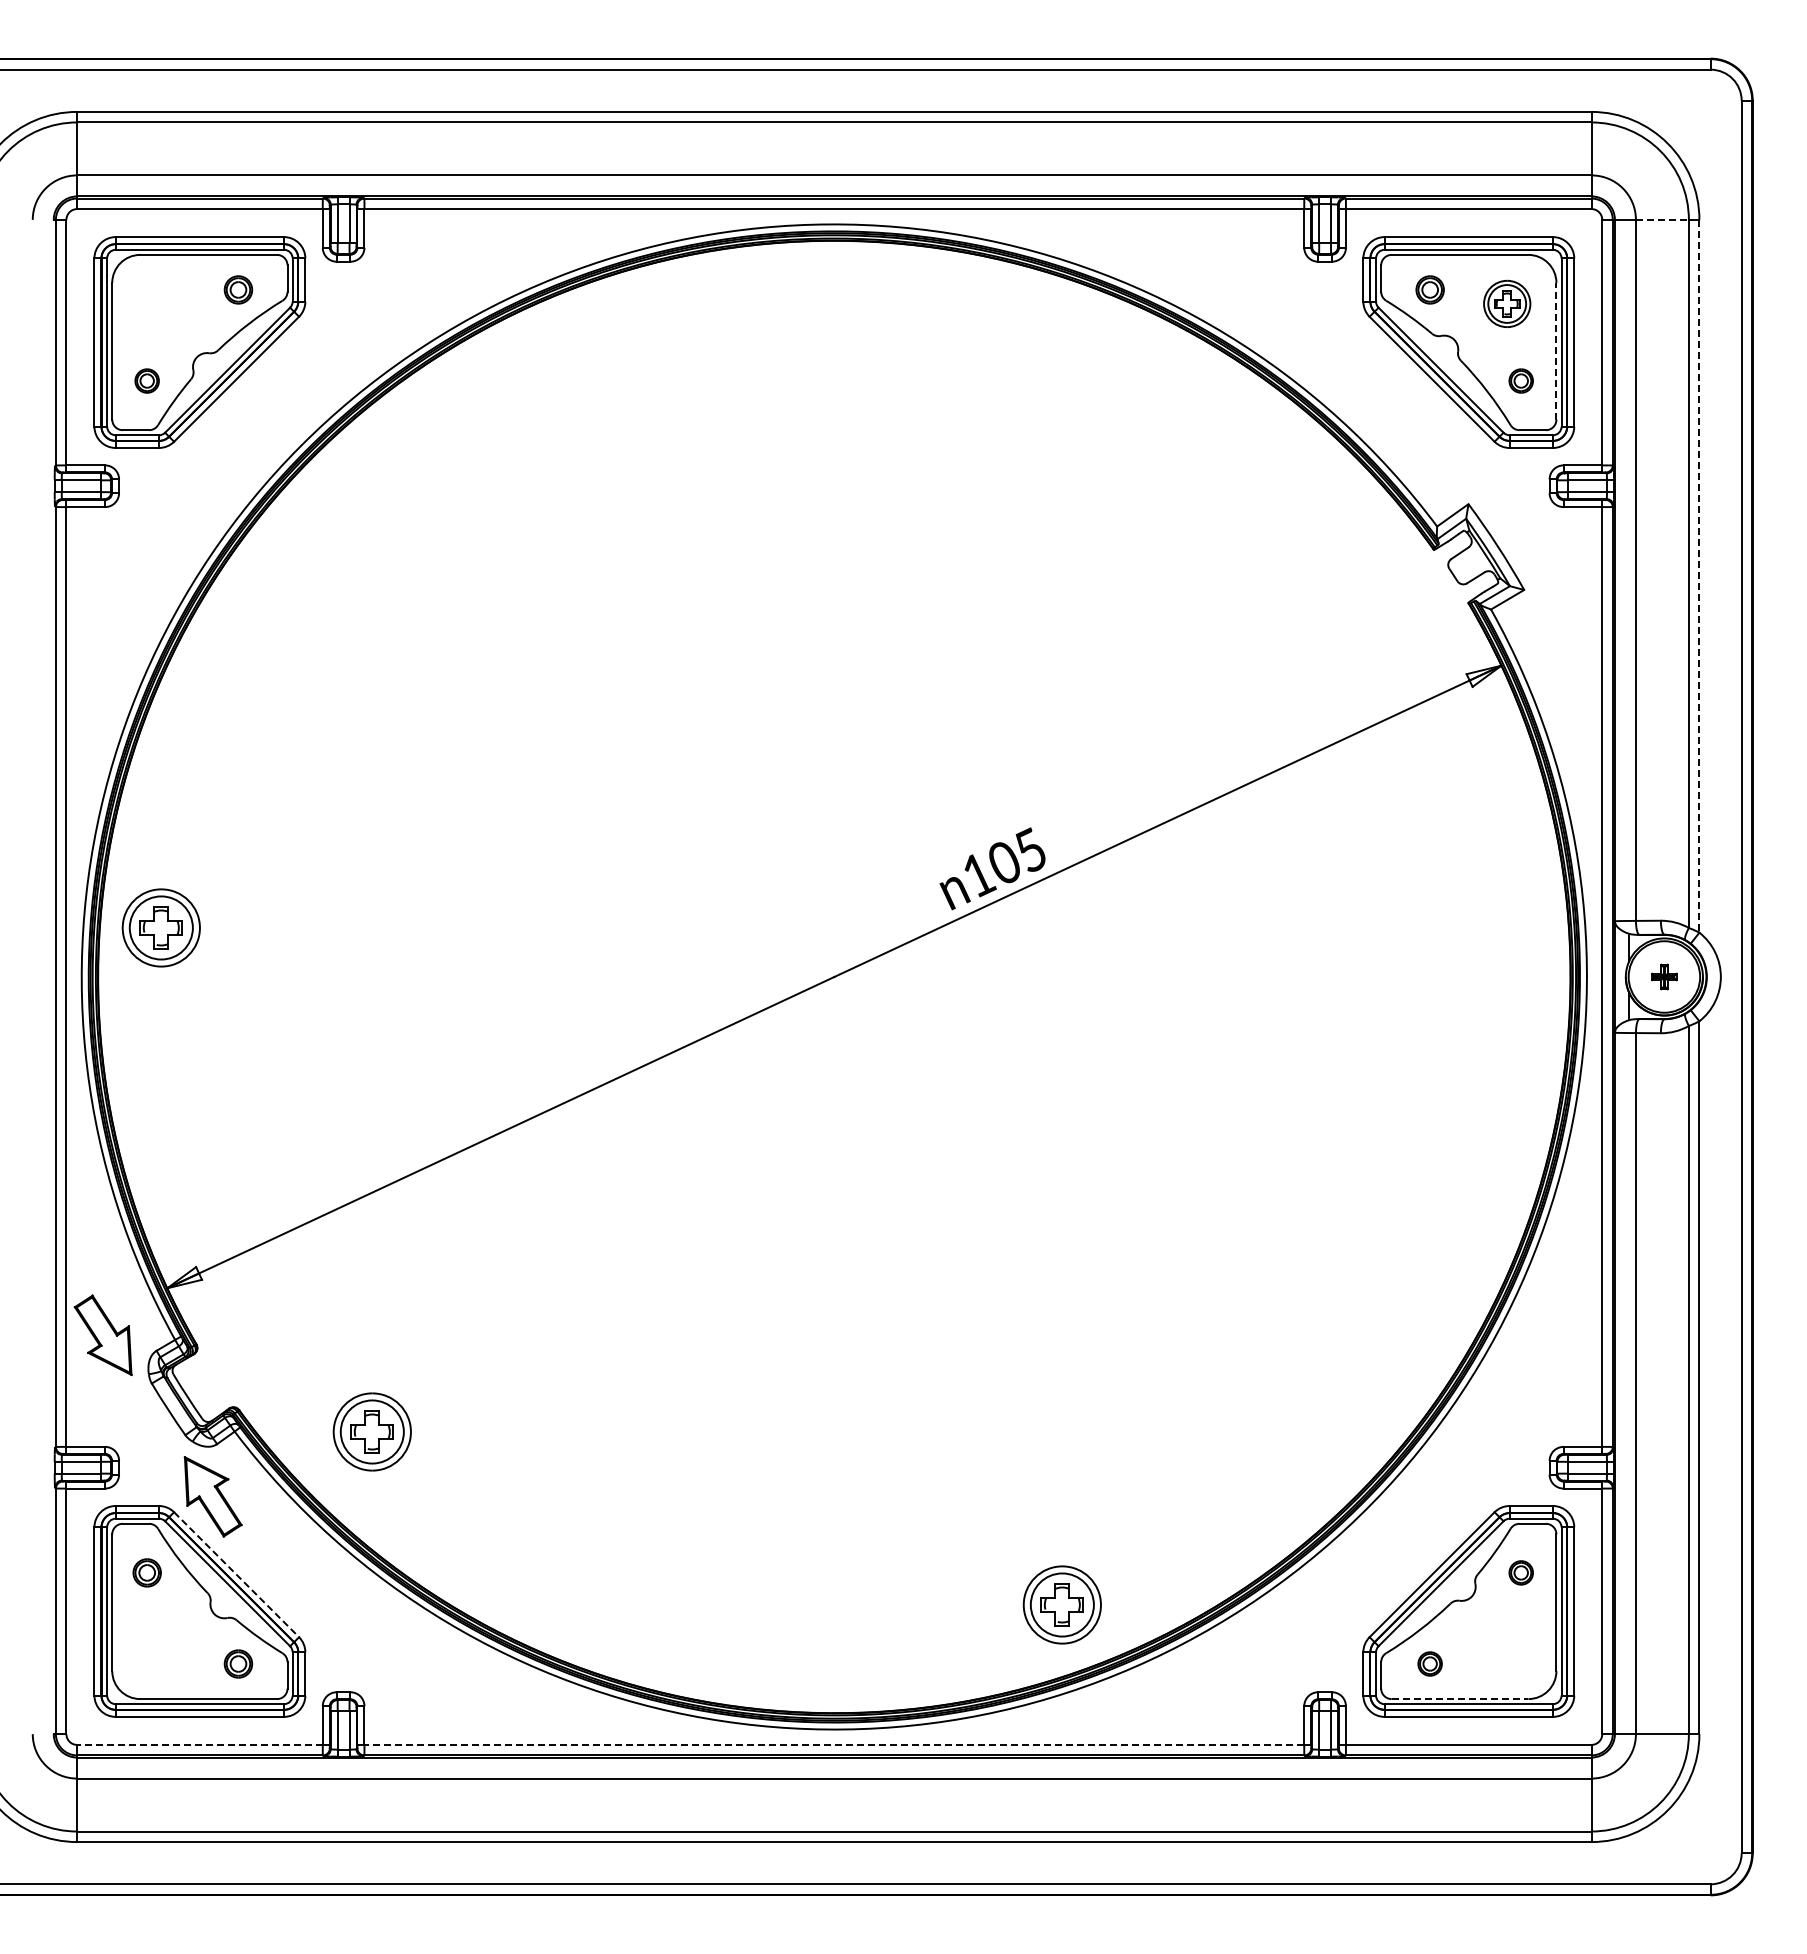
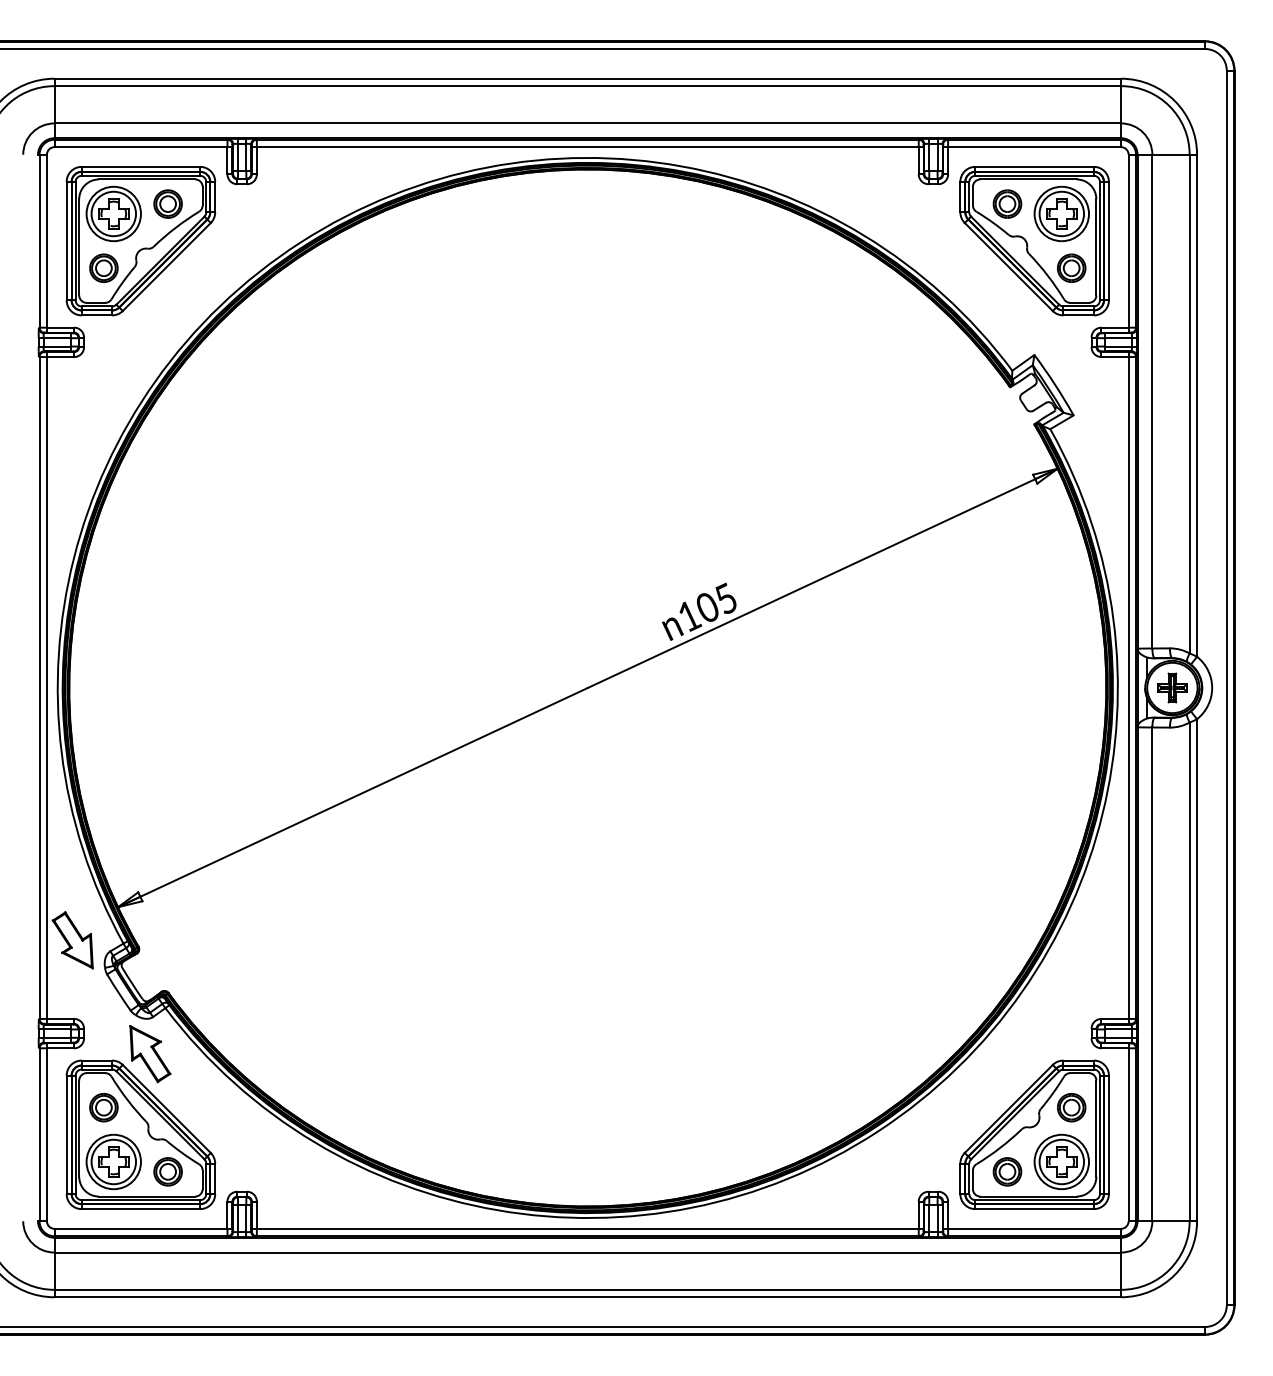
line: (1662, 219) -> (1171, 154), dashed -> solid
part: (238, 289) -> (168, 203), size x1.43
part: (1429, 289) -> (1006, 203), size x1.43
part: (1506, 303) -> (1061, 213), size x1.67
line: (1556, 350) -> (1096, 246), dashed -> solid
part: (146, 380) -> (103, 267), size x1.67
part: (1520, 380) -> (1071, 267), size x1.67
line: (1699, 576) -> (1197, 405), dashed -> solid
part: (160, 927) -> (113, 213), moved
part: (1664, 976) -> (1172, 687), size x1.67
part: (371, 1431) -> (113, 1161), moved
part: (146, 1572) -> (103, 1107), size x1.43
part: (1520, 1572) -> (1071, 1107), size x1.67
line: (236, 1575) -> (166, 1109), dashed -> solid
part: (1061, 1604) -> (1061, 1161), moved
part: (238, 1663) -> (168, 1171), size x1.43
part: (1429, 1663) -> (1006, 1171), size x1.67
line: (1460, 1699) -> (1028, 1196), dashed -> solid
line: (199, 1744) -> (140, 1228), dashed -> solid
line: (834, 1744) -> (587, 1228), dashed -> solid

